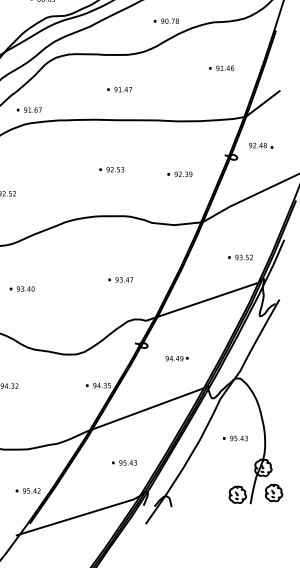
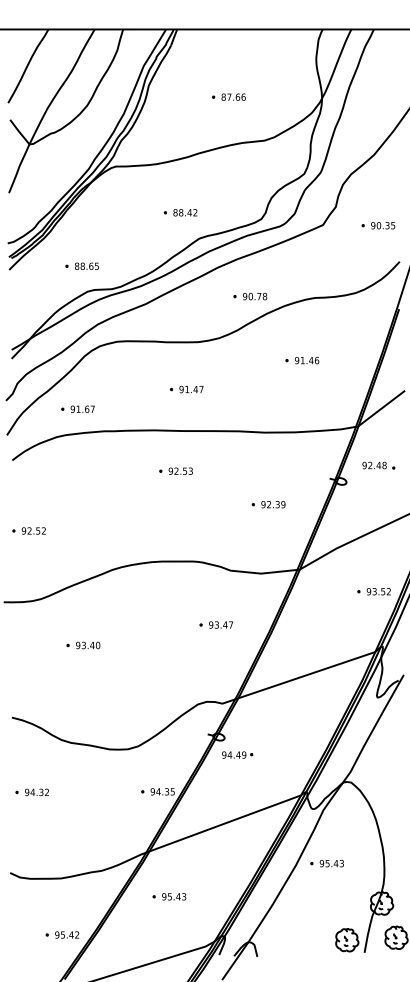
part: (221, 68) -> (302, 360), moved
part: (29, 109) -> (77, 408), moved
part: (111, 169) -> (175, 470), moved
part: (240, 257) -> (373, 591), moved
part: (121, 279) -> (216, 624), moved
part: (22, 289) -> (83, 645), moved
part: (176, 358) -> (237, 754), moved
part: (235, 438) -> (326, 863), moved
part: (124, 462) -> (169, 896), moved

